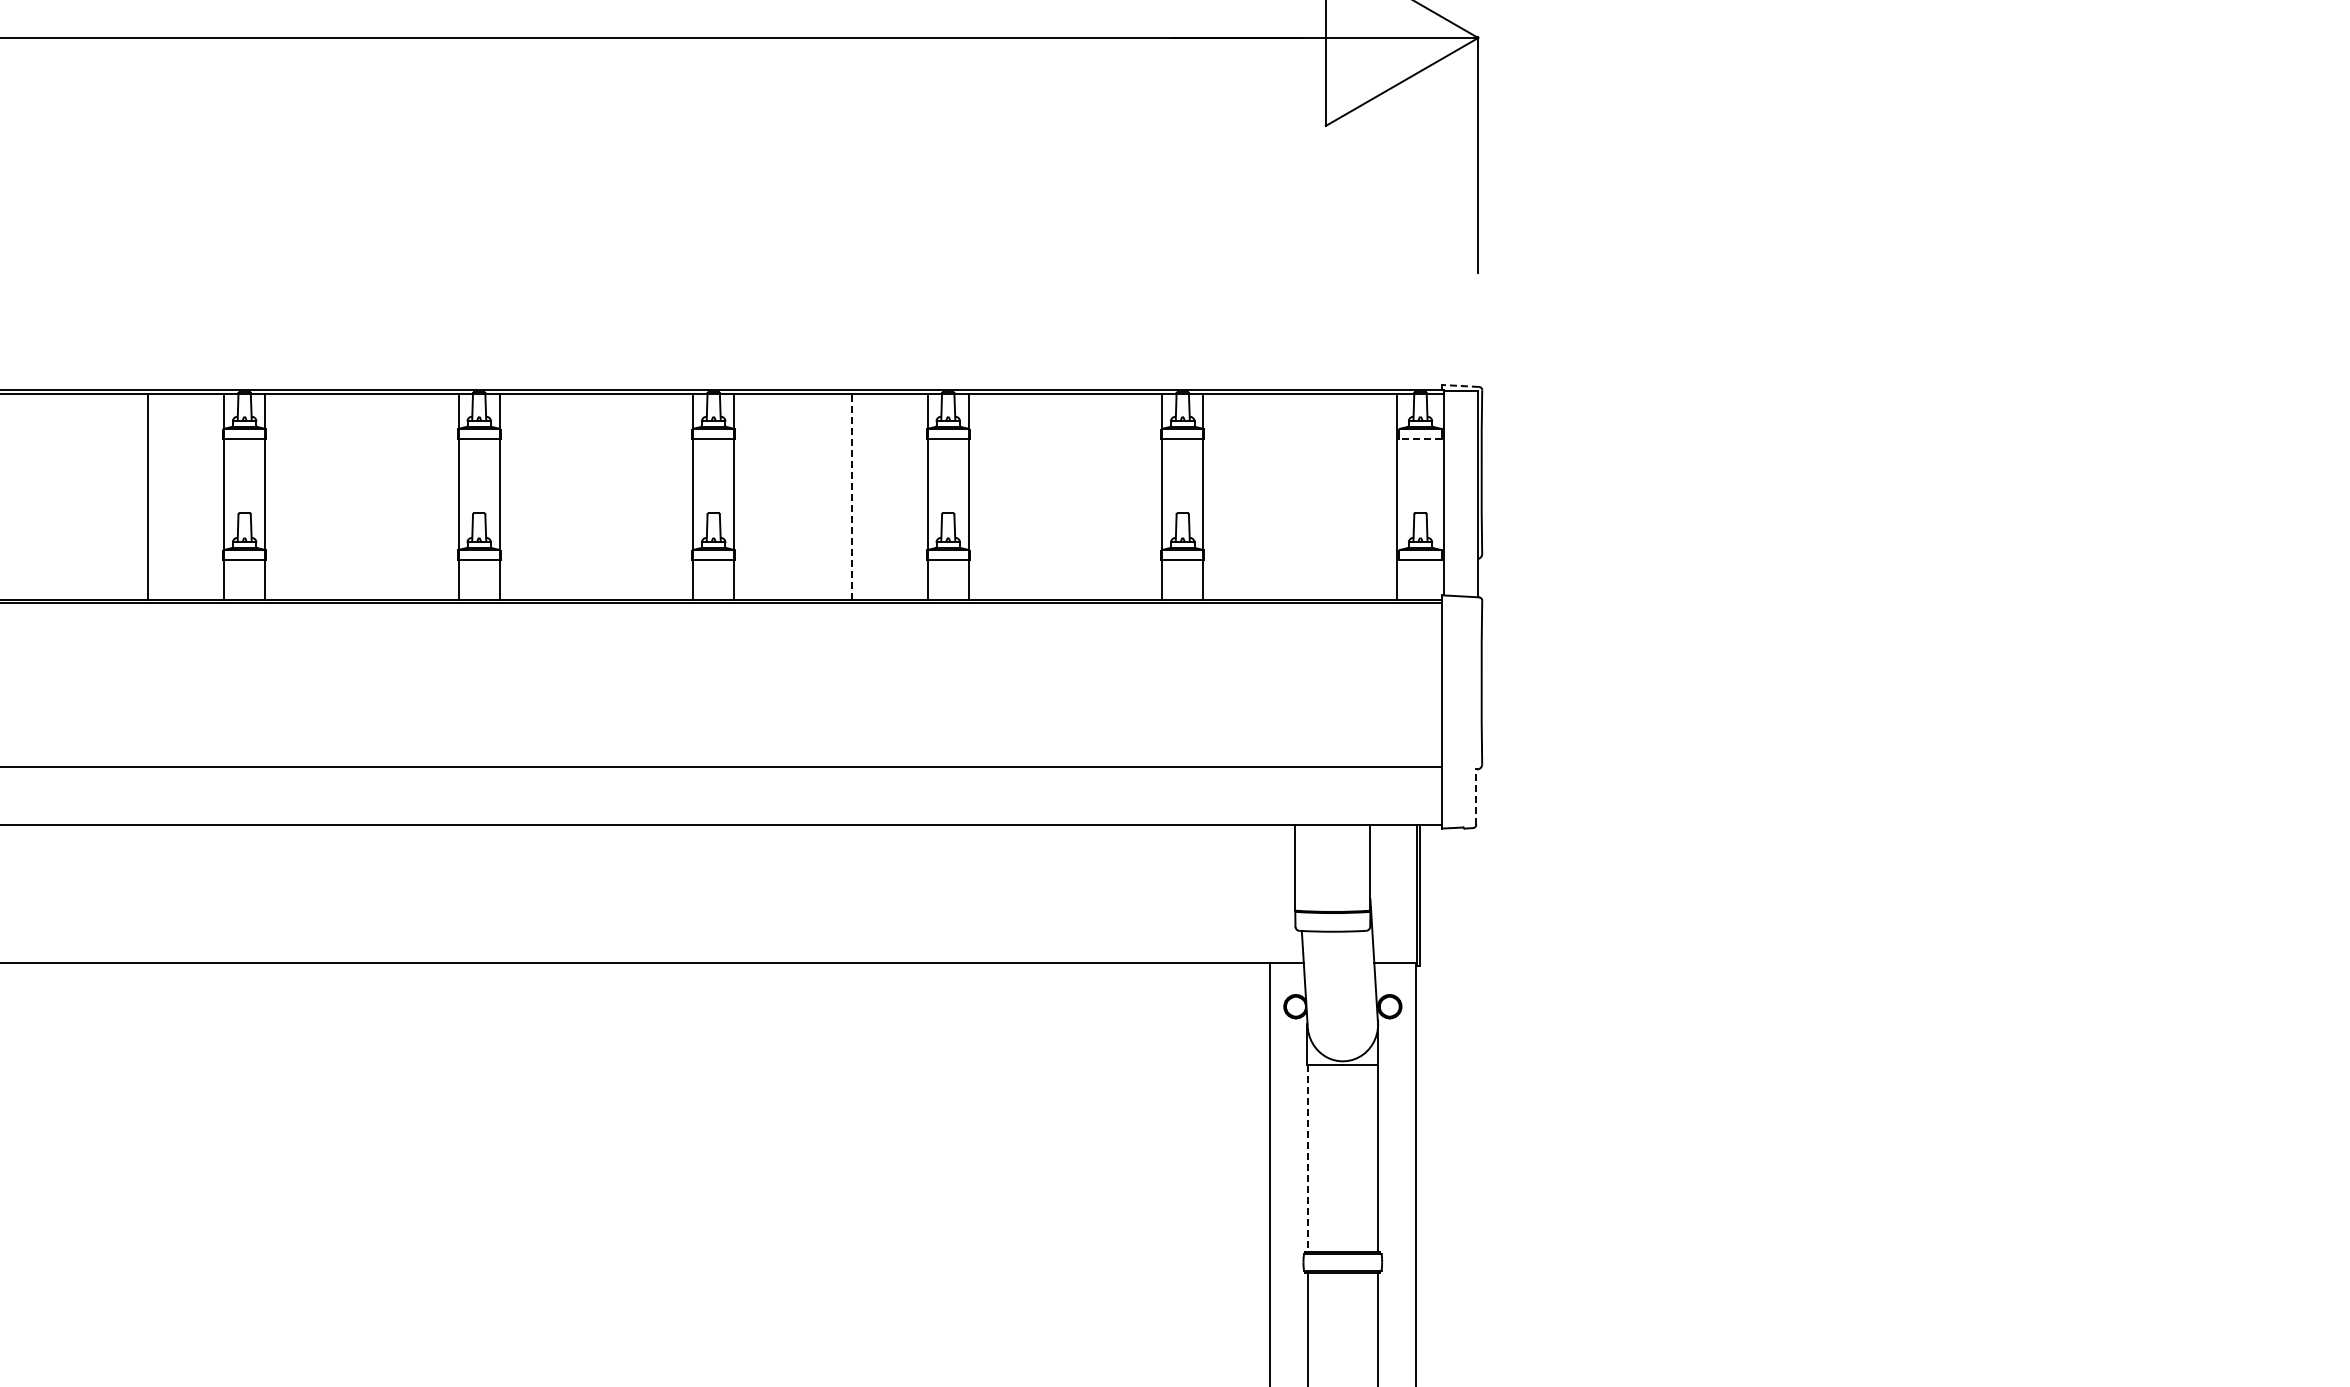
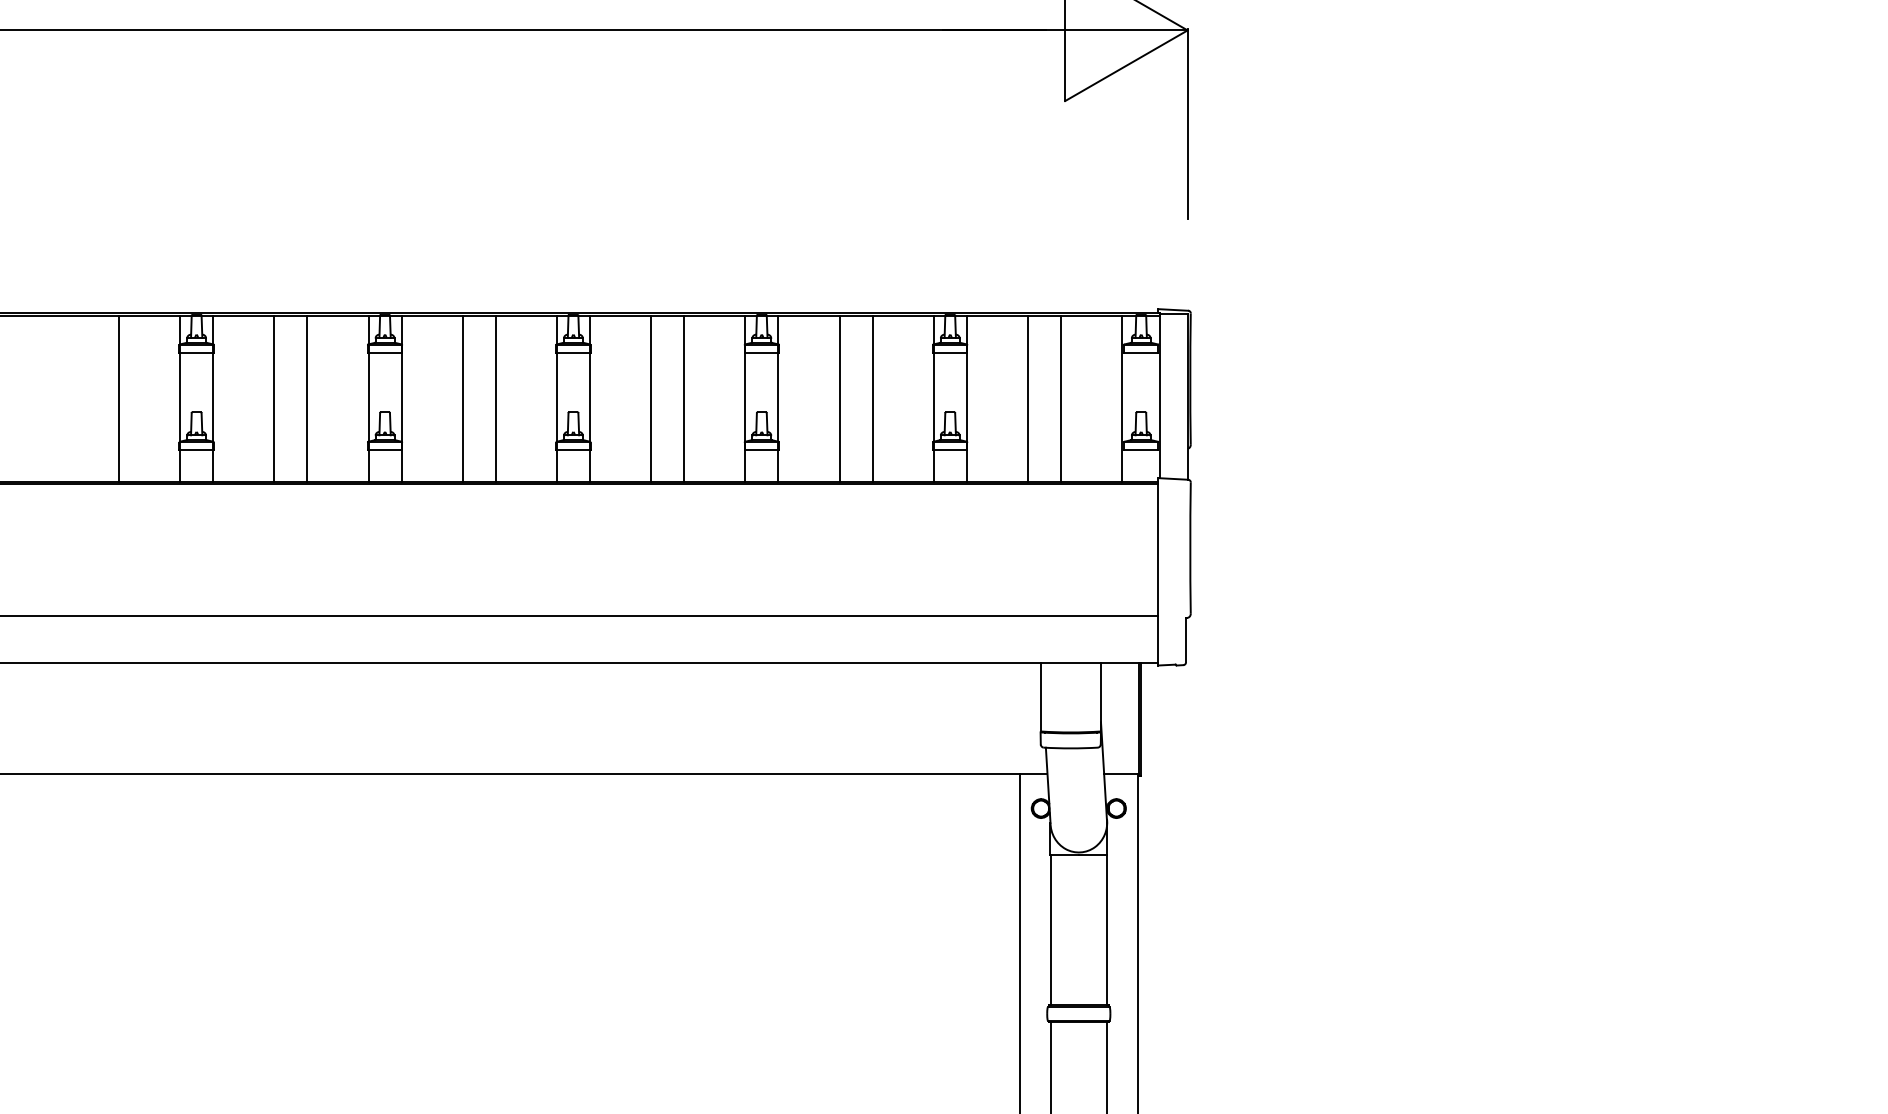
line: (1459, 385) -> (1172, 309), dashed -> solid
line: (1420, 439) -> (1141, 352), dashed -> solid
line: (341, 496) -> (274, 398), added
line: (382, 496) -> (307, 398), added
line: (575, 496) -> (462, 398), added
line: (617, 496) -> (496, 398), added
line: (810, 496) -> (651, 398), added
line: (851, 496) -> (684, 398), dashed -> solid
line: (1045, 496) -> (839, 398), added
line: (1086, 496) -> (872, 398), added
line: (1279, 496) -> (1027, 398), added
line: (1320, 496) -> (1060, 398), added
line: (1476, 797) -> (1186, 640), dashed -> solid
line: (1307, 1158) -> (1050, 930), dashed -> solid

